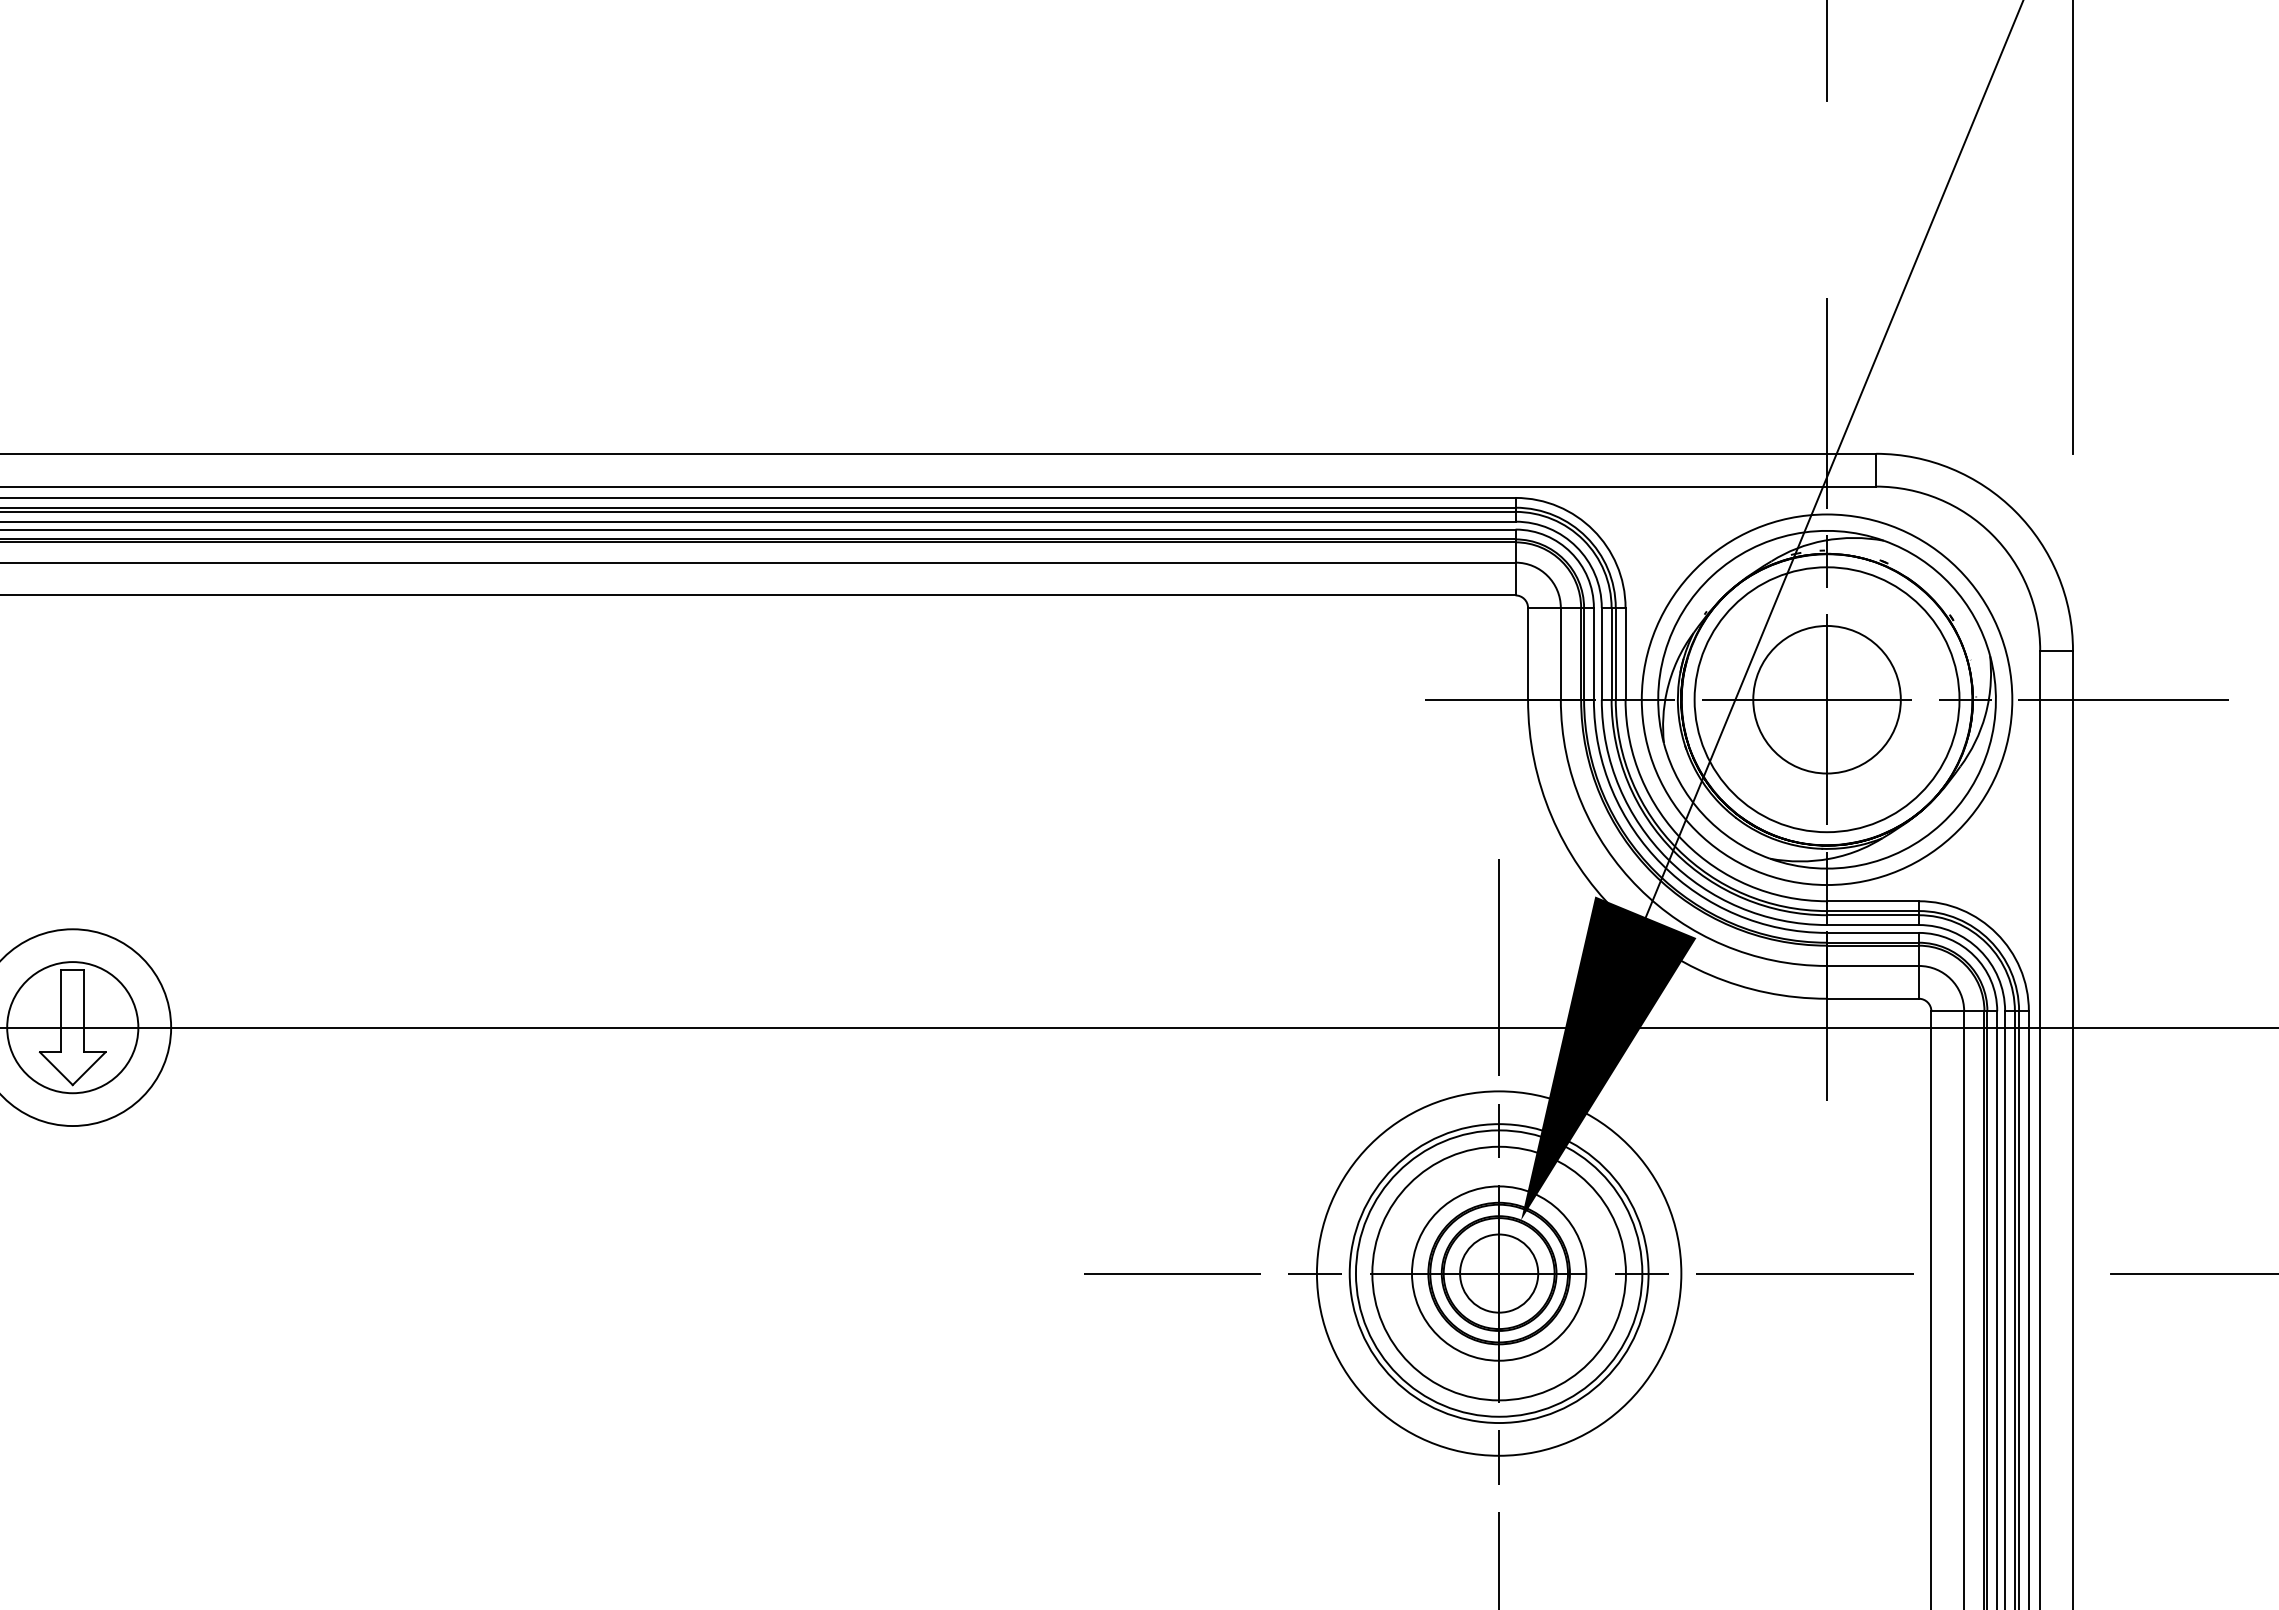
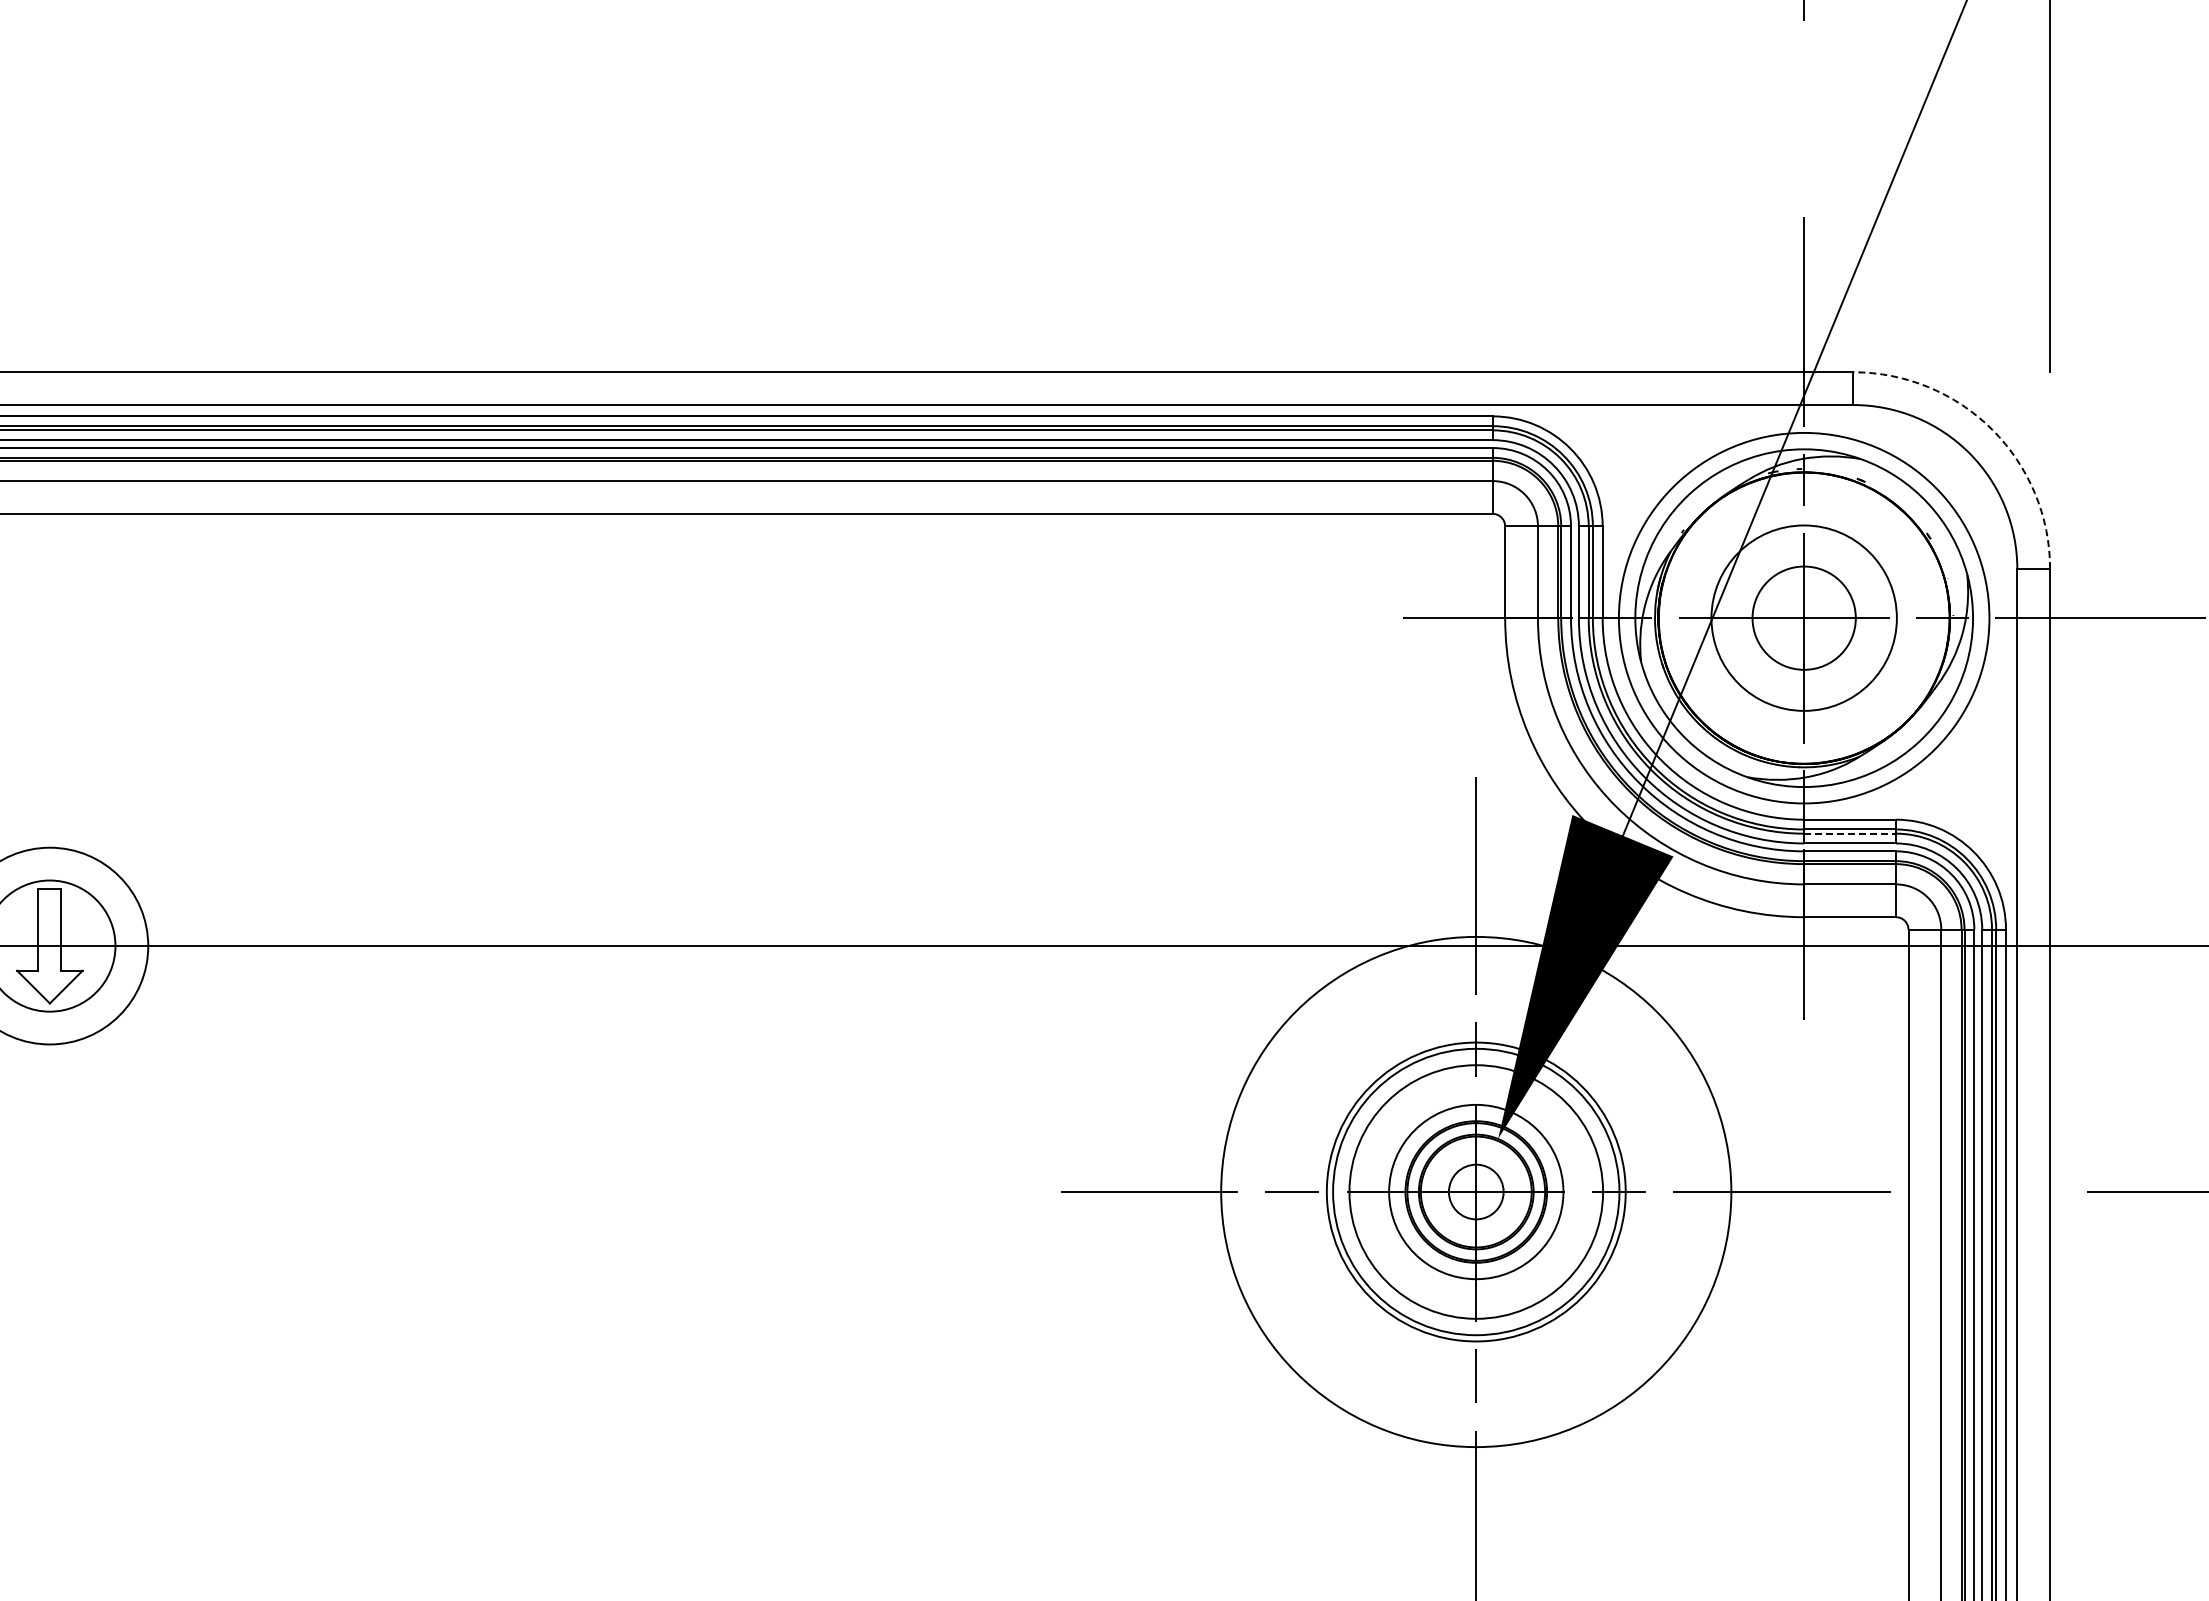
arc: (2015, 511) -> (1992, 429), solid -> dashed
circle: (1826, 699) -> (1803, 617), size x0.7
circle: (1826, 699) -> (1803, 617), size x0.7
line: (1872, 915) -> (1849, 833), solid -> dashed
circle: (1498, 1273) -> (1475, 1191), size x1.4
circle: (1499, 1273) -> (1476, 1191), size x0.7

